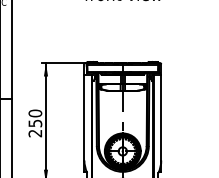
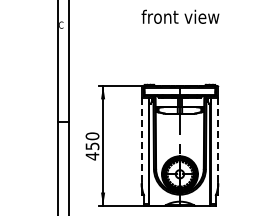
line: (84, 117) -> (141, 140), solid -> dashed
line: (161, 117) -> (218, 140), solid -> dashed
text: (35, 133) -> (92, 156), 250 -> 450

